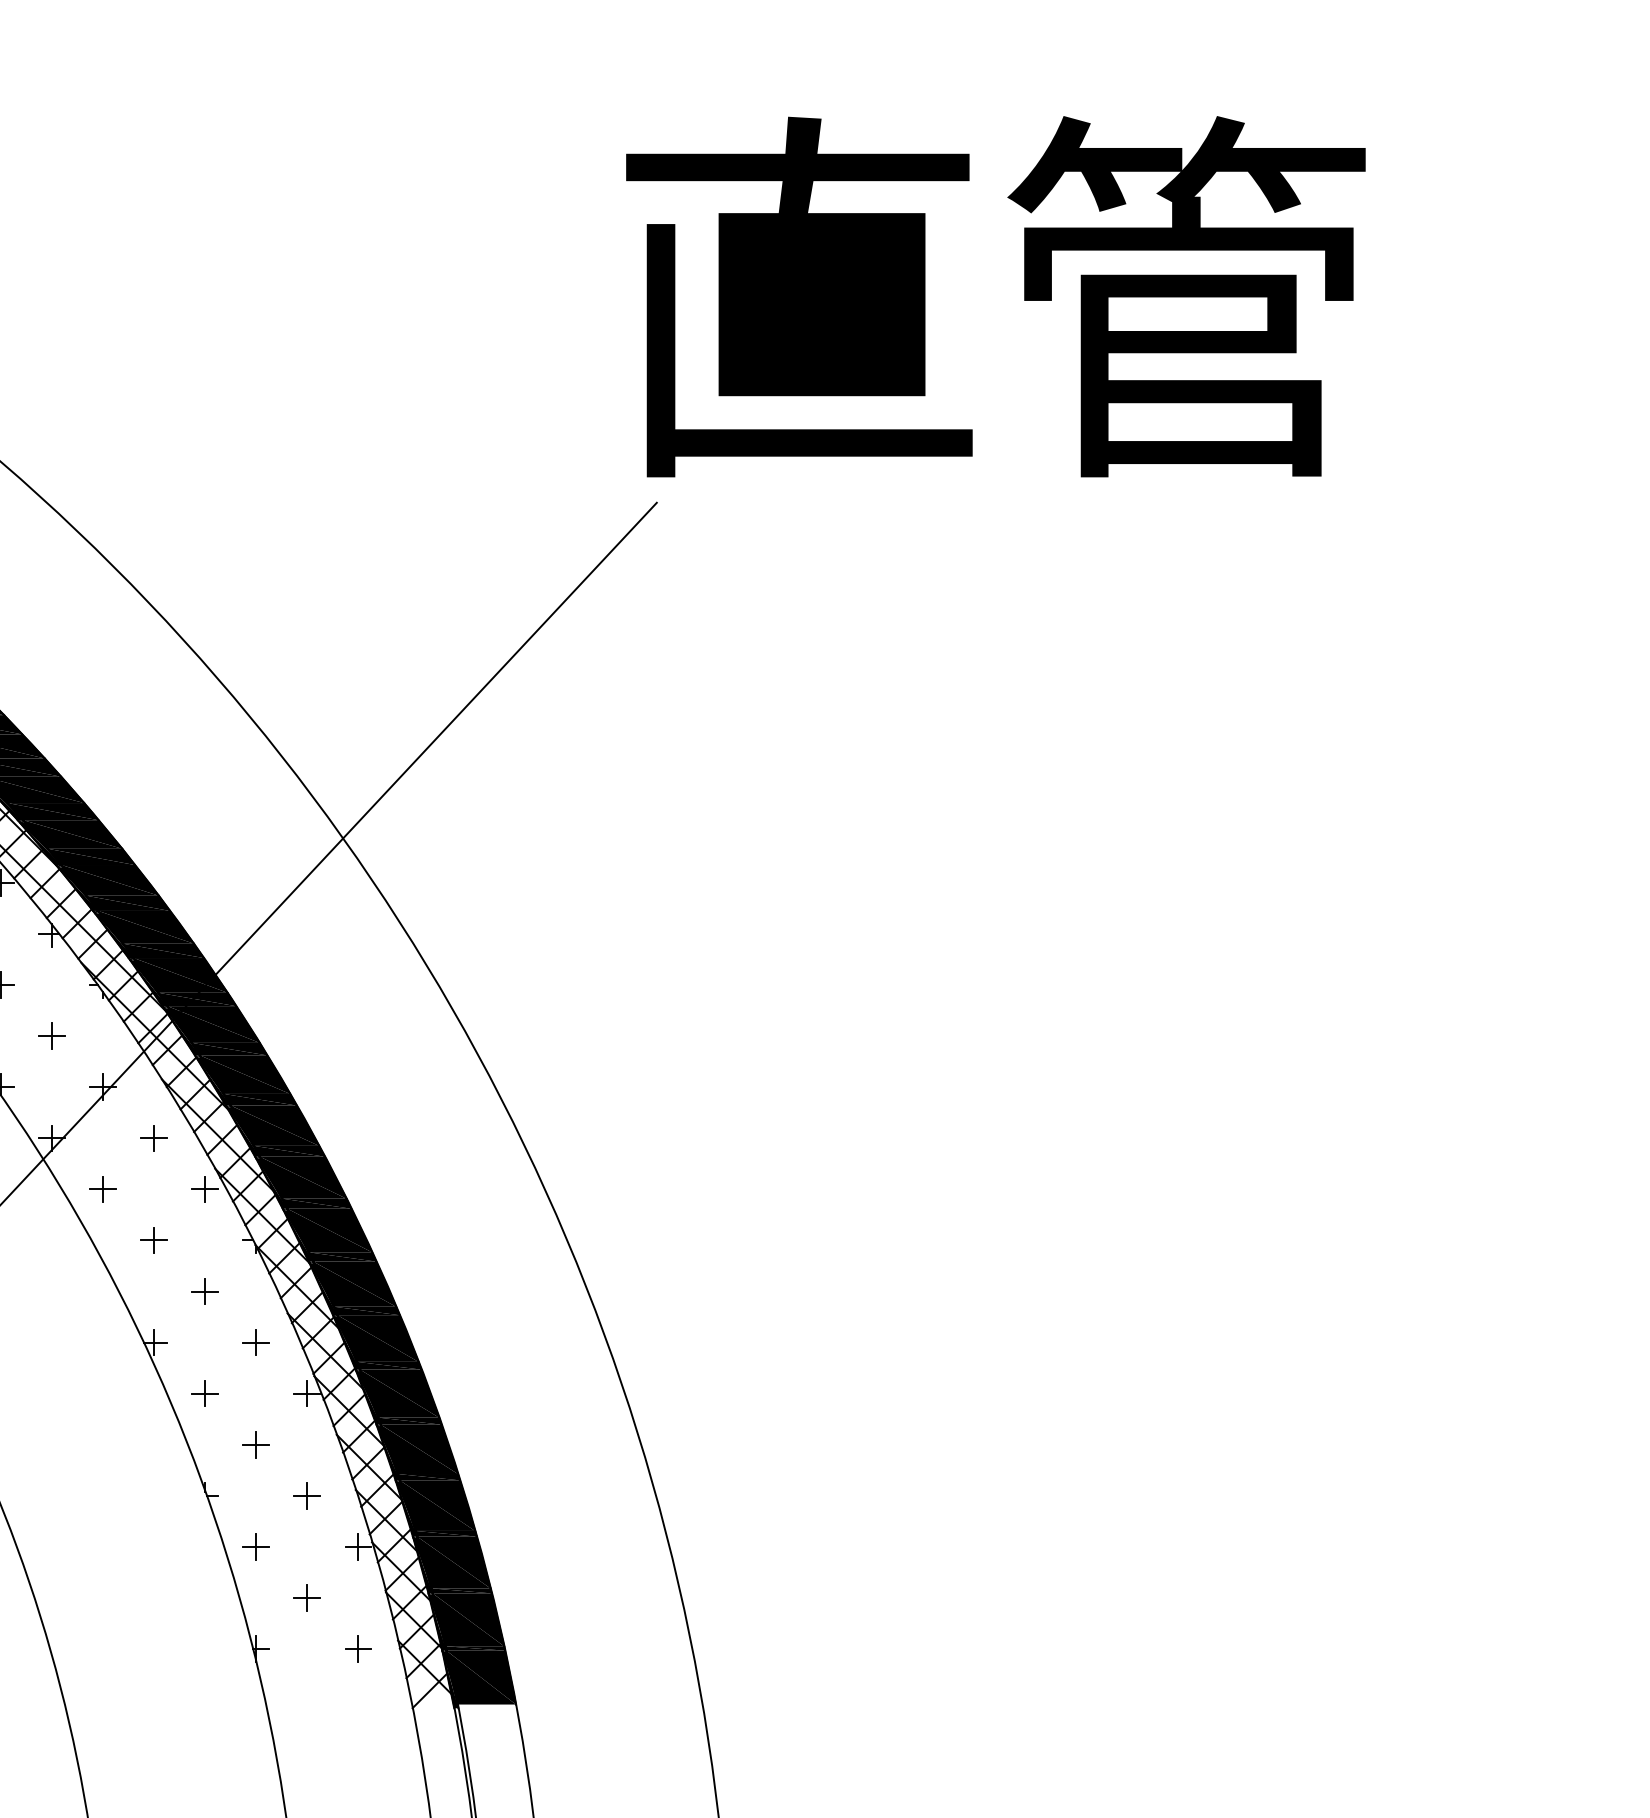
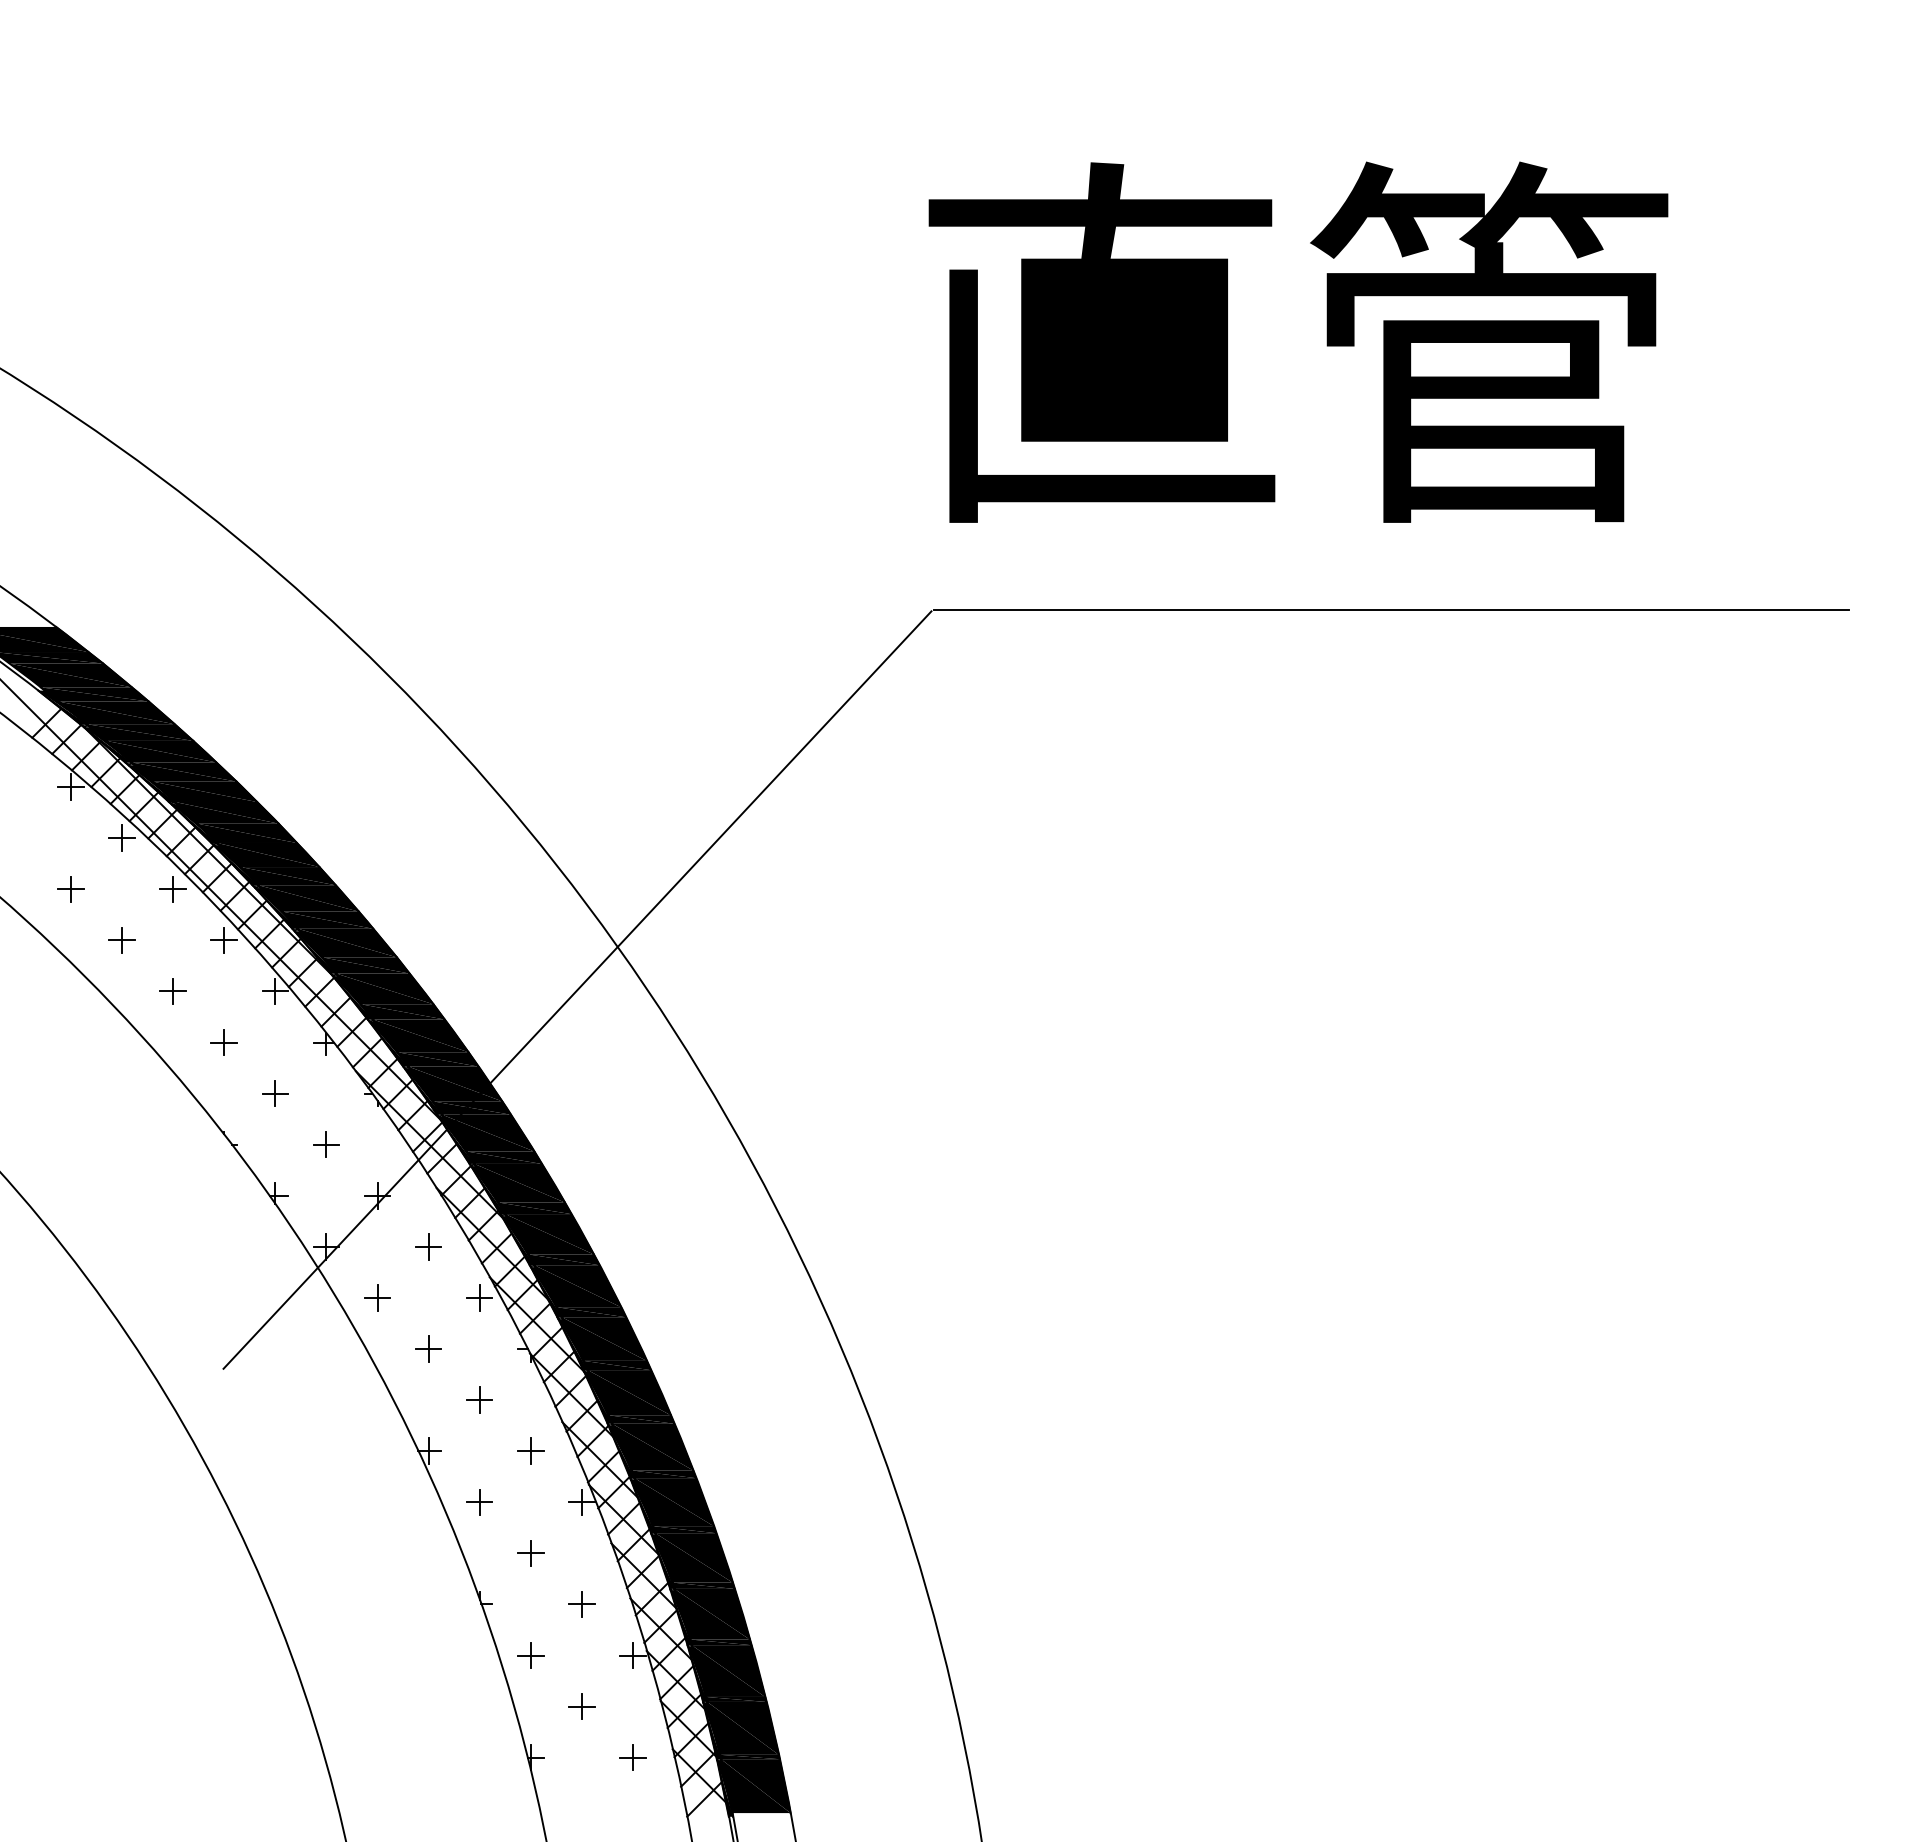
text: (995, 295) -> (1298, 341), moved
line: (1115, 501) -> (1390, 610), added

